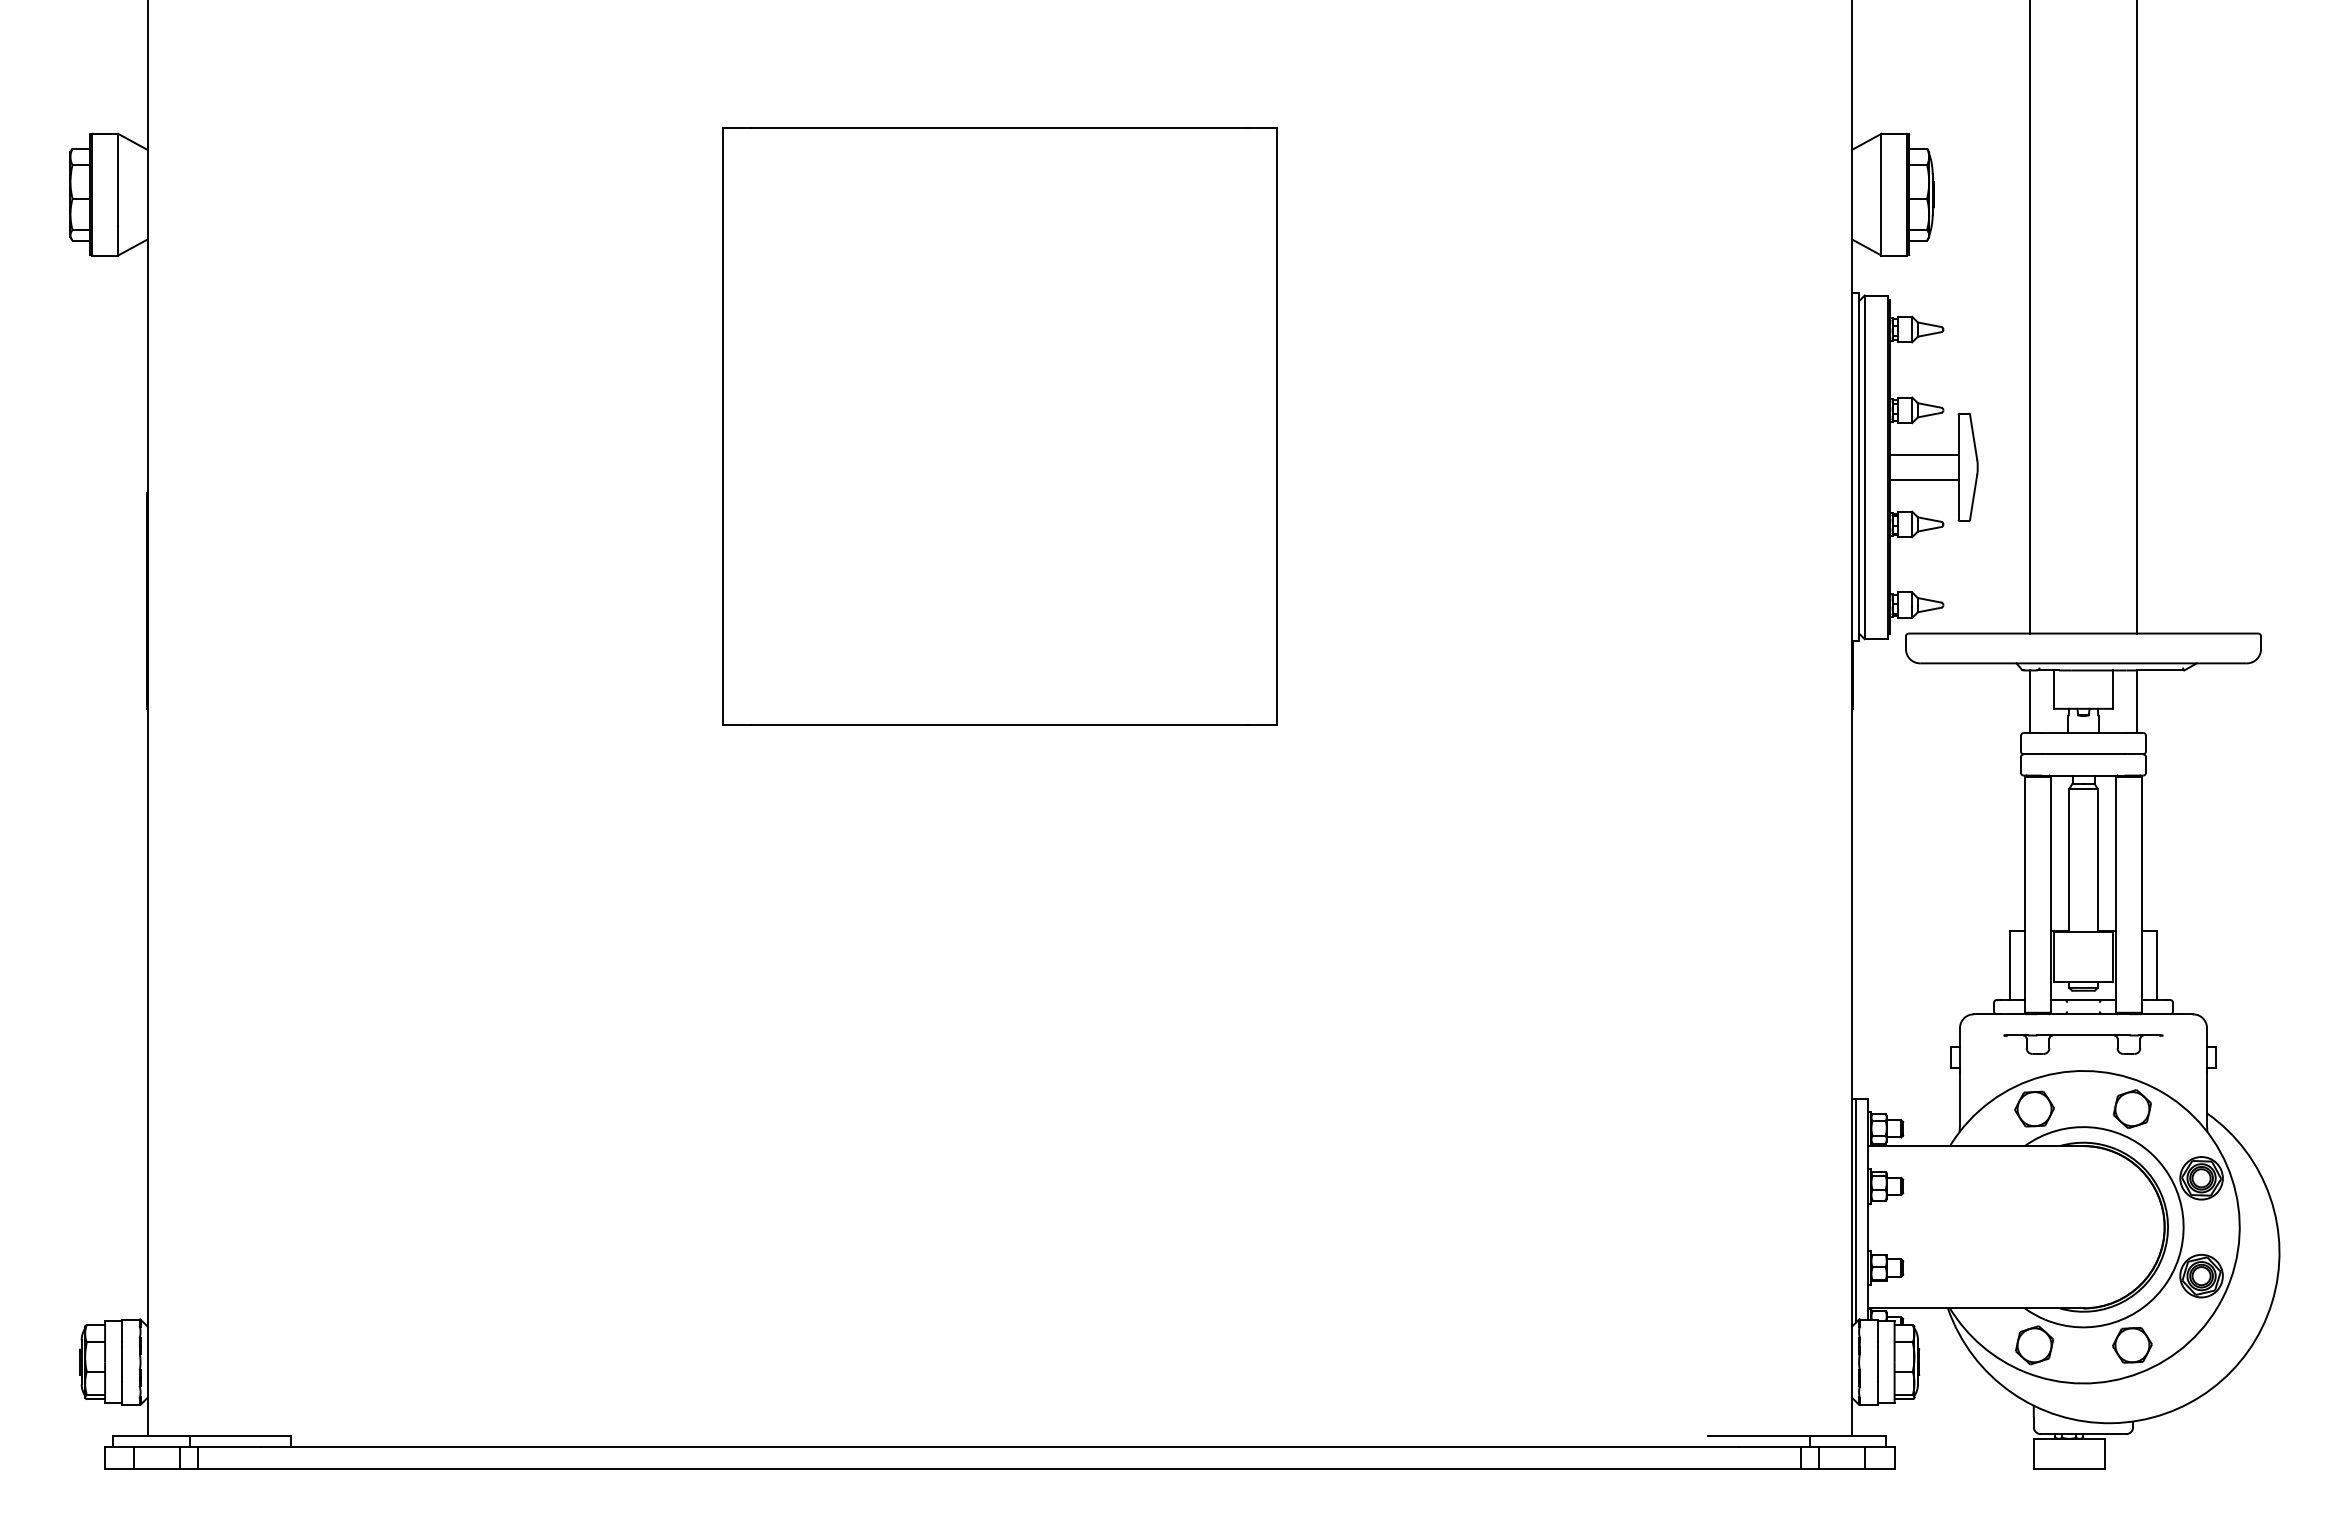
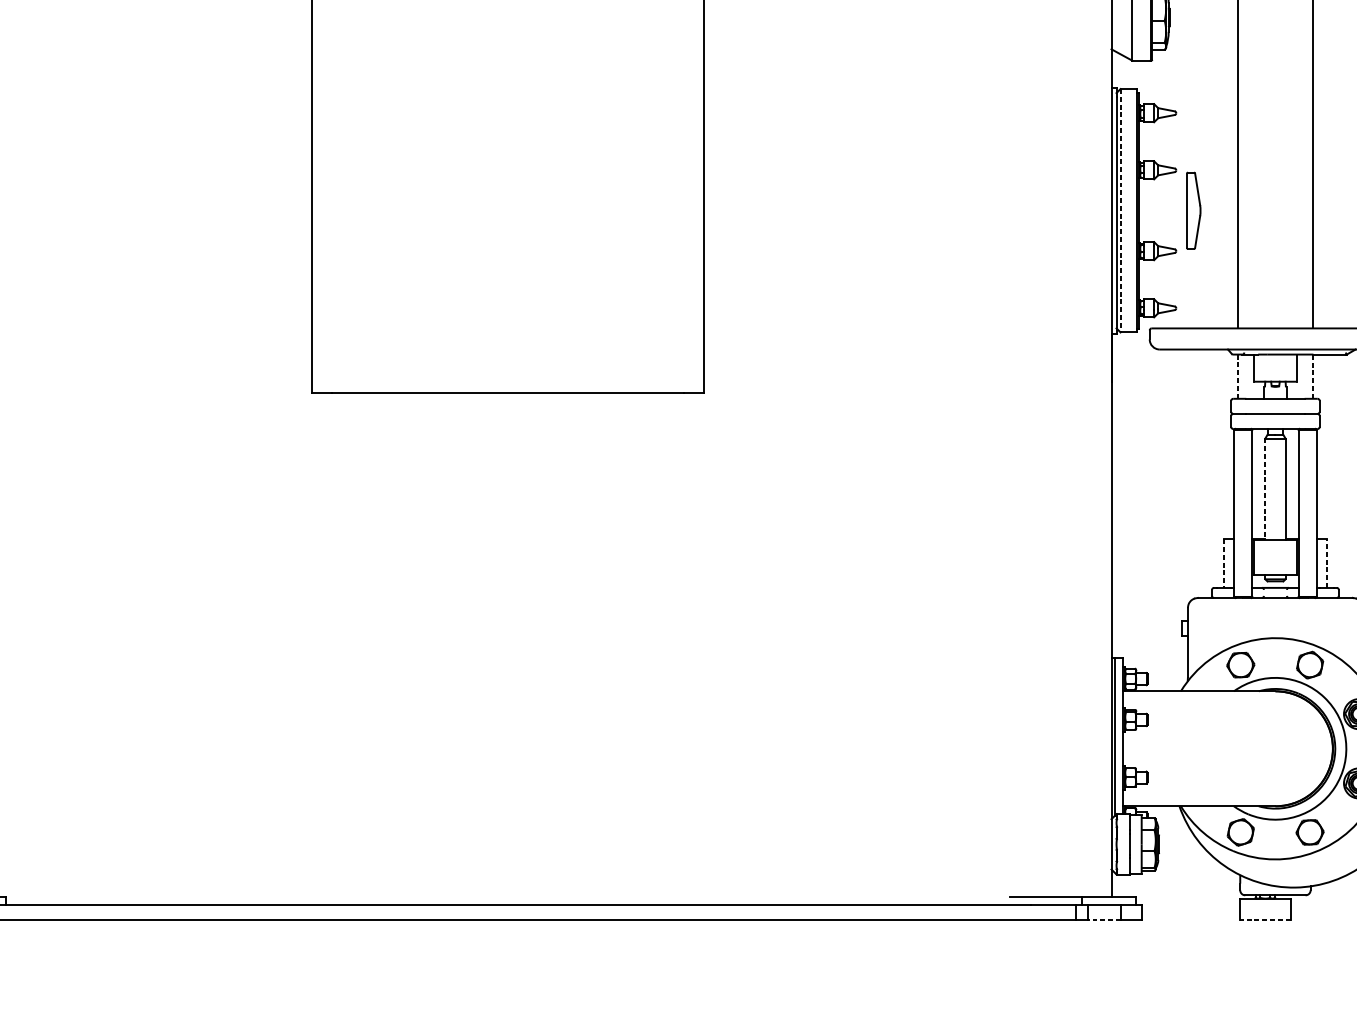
line: (1924, 454) -> (1162, 201), removed
line: (1864, 467) -> (1120, 210), solid -> dashed
line: (1924, 480) -> (1162, 220), removed
line: (2136, 701) -> (1312, 376), solid -> dashed
line: (2030, 702) -> (1237, 377), solid -> dashed
line: (2069, 861) -> (1265, 489), solid -> dashed
line: (2156, 965) -> (1327, 563), solid -> dashed
line: (2010, 966) -> (1223, 564), solid -> dashed
part: (2083, 1035) -> (1275, 613), removed
line: (1842, 1468) -> (1104, 919), solid -> dashed
line: (2069, 1468) -> (1265, 919), solid -> dashed

